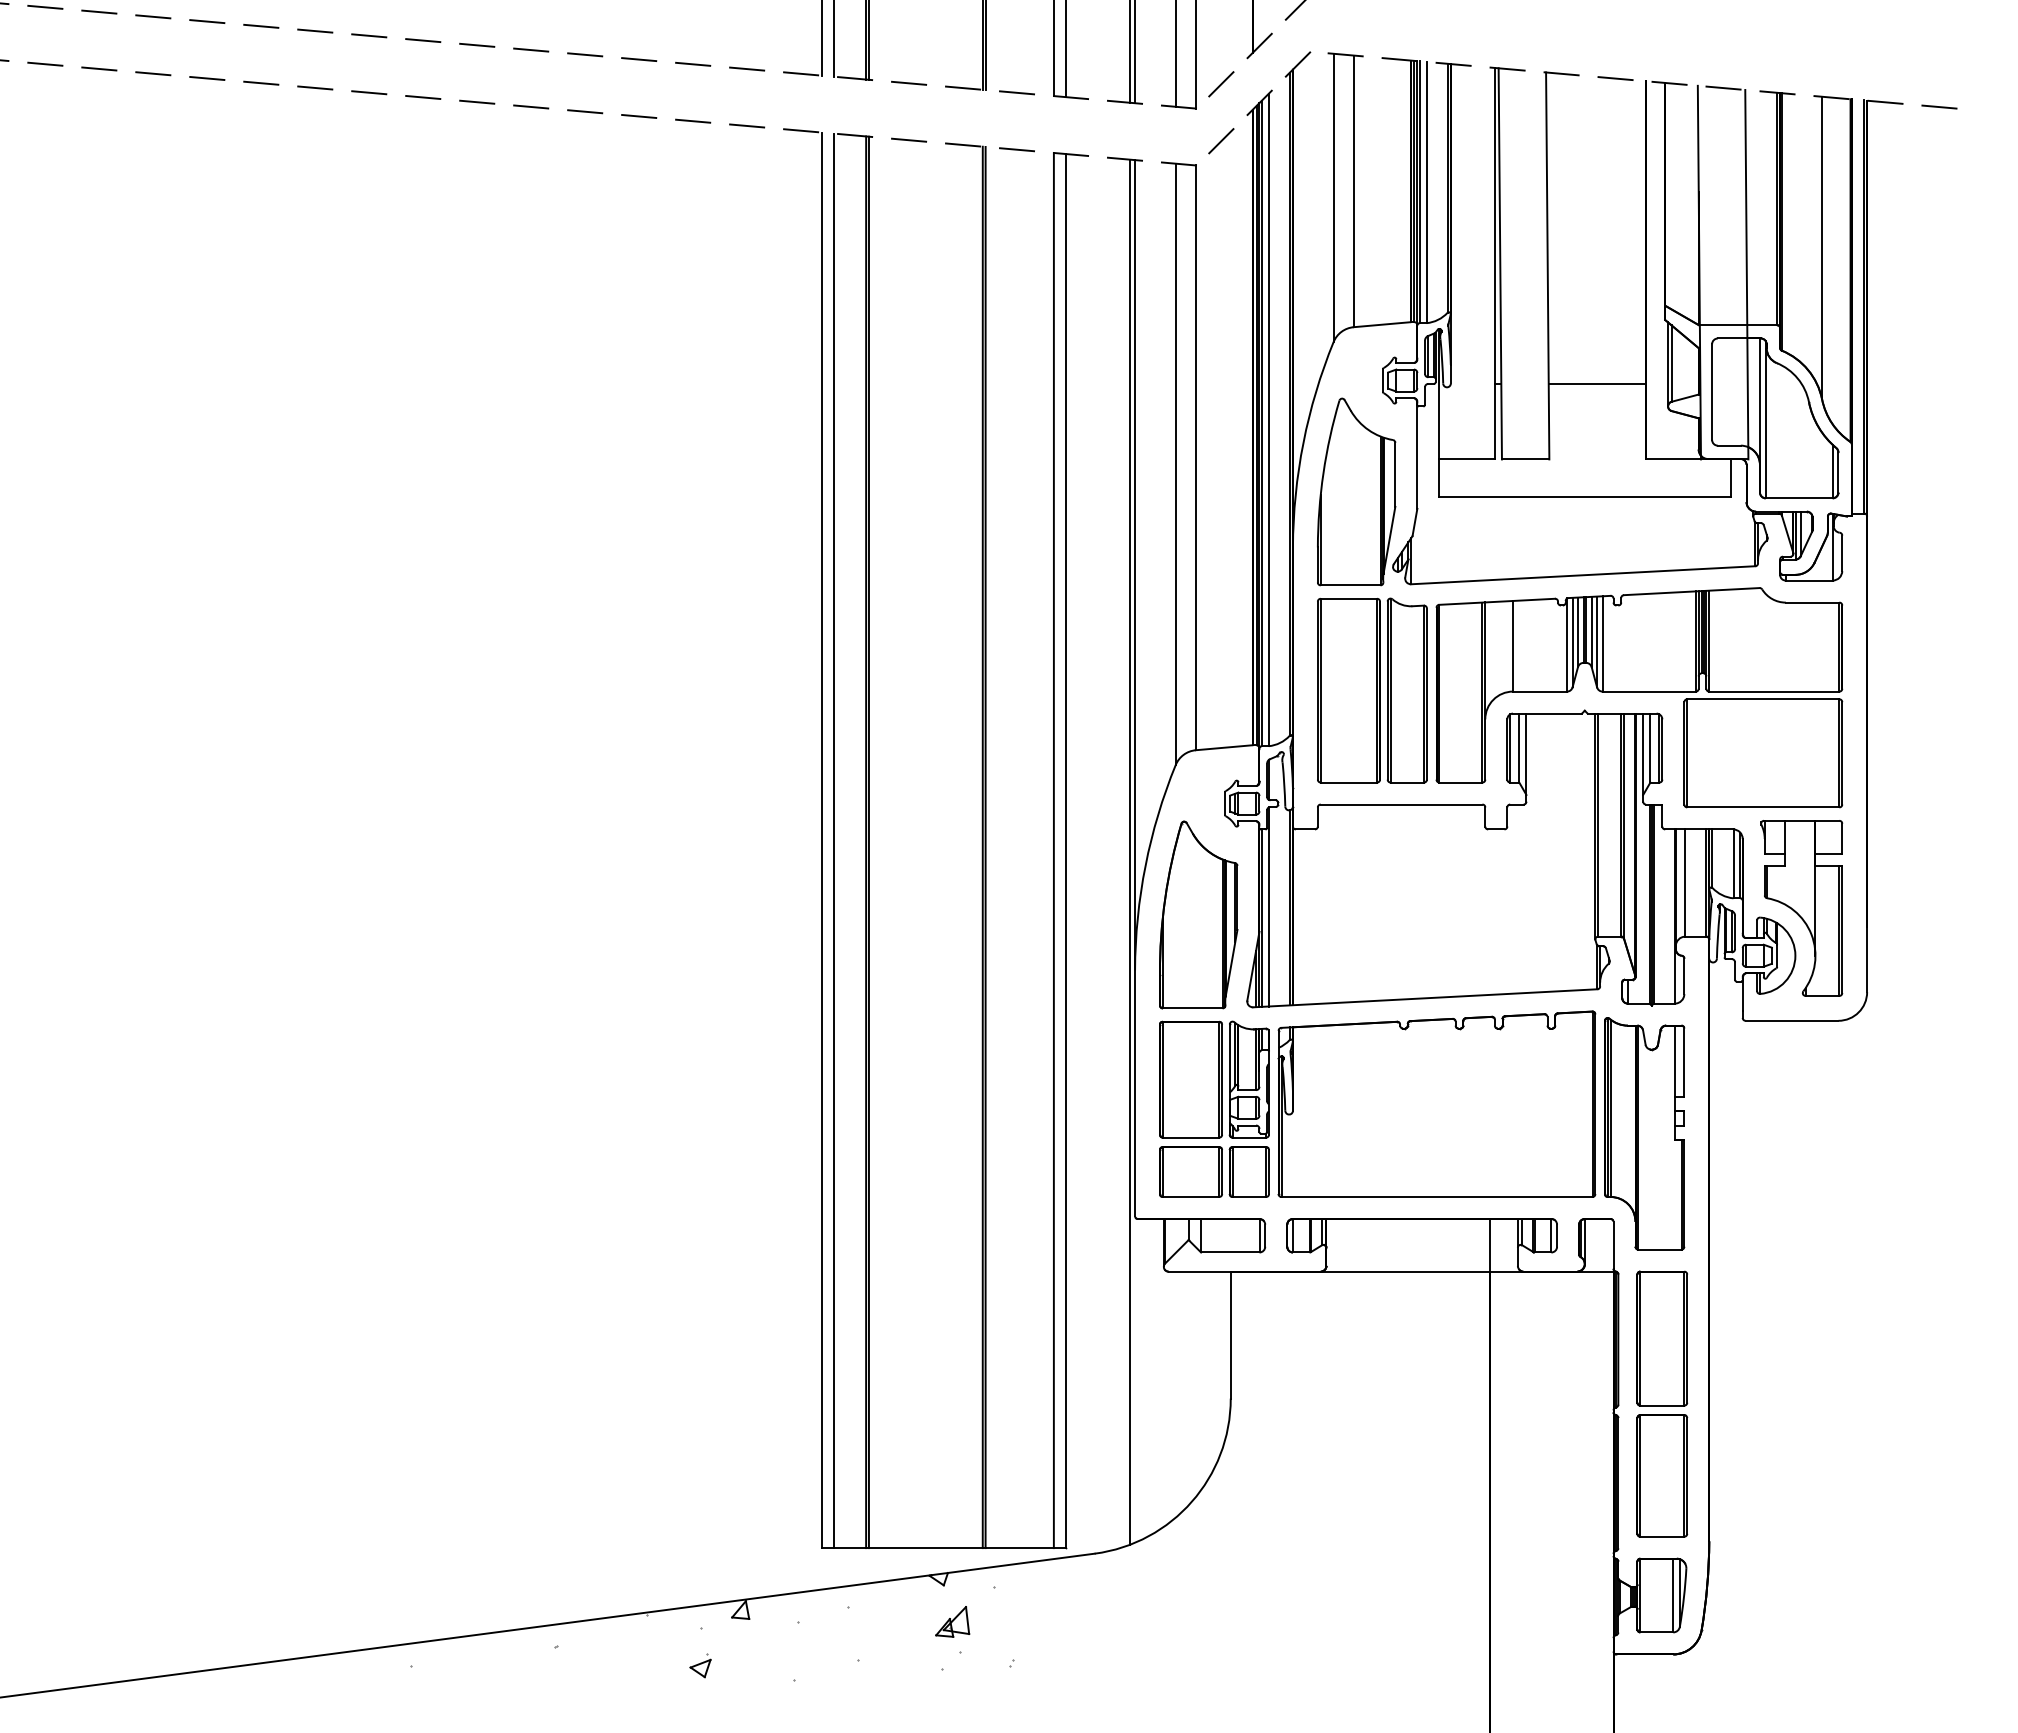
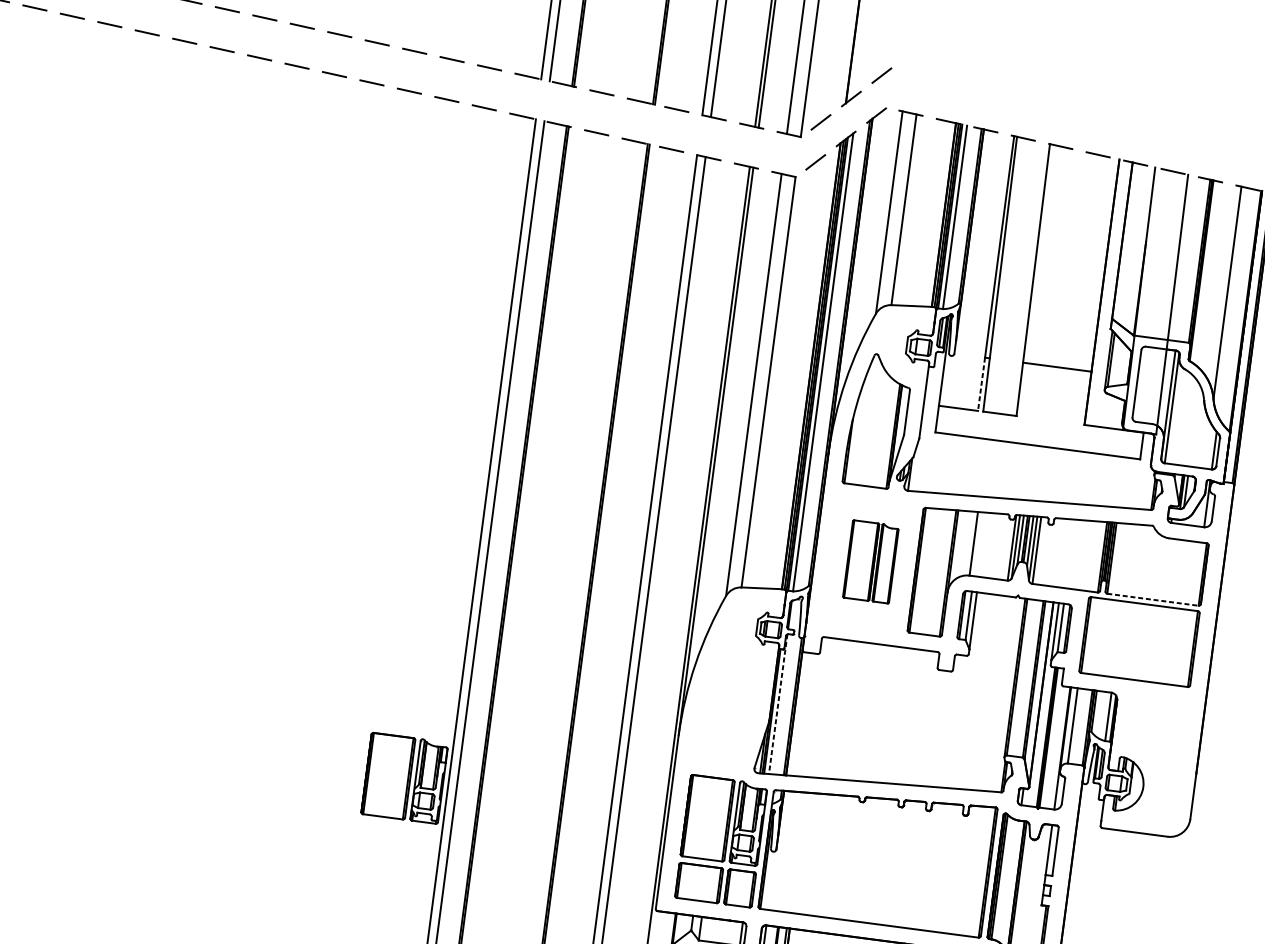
line: (1494, 421) -> (981, 384), solid -> dashed
part: (1372, 690) -> (871, 561), size x0.6
line: (1774, 691) -> (1153, 599), solid -> dashed
line: (1268, 906) -> (778, 703), solid -> dashed
part: (1801, 908) -> (1152, 754), removed
part: (1198, 914) -> (728, 702), removed
part: (759, 1079) -> (404, 778), added

